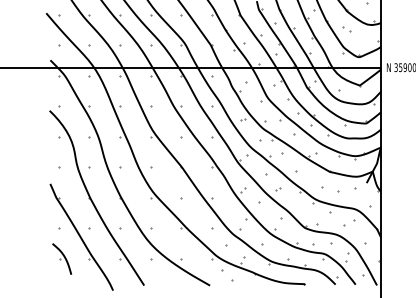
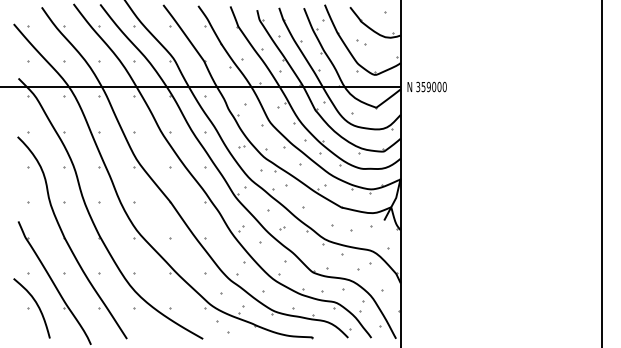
part: (61, 259) -> (31, 308), size x1.67

